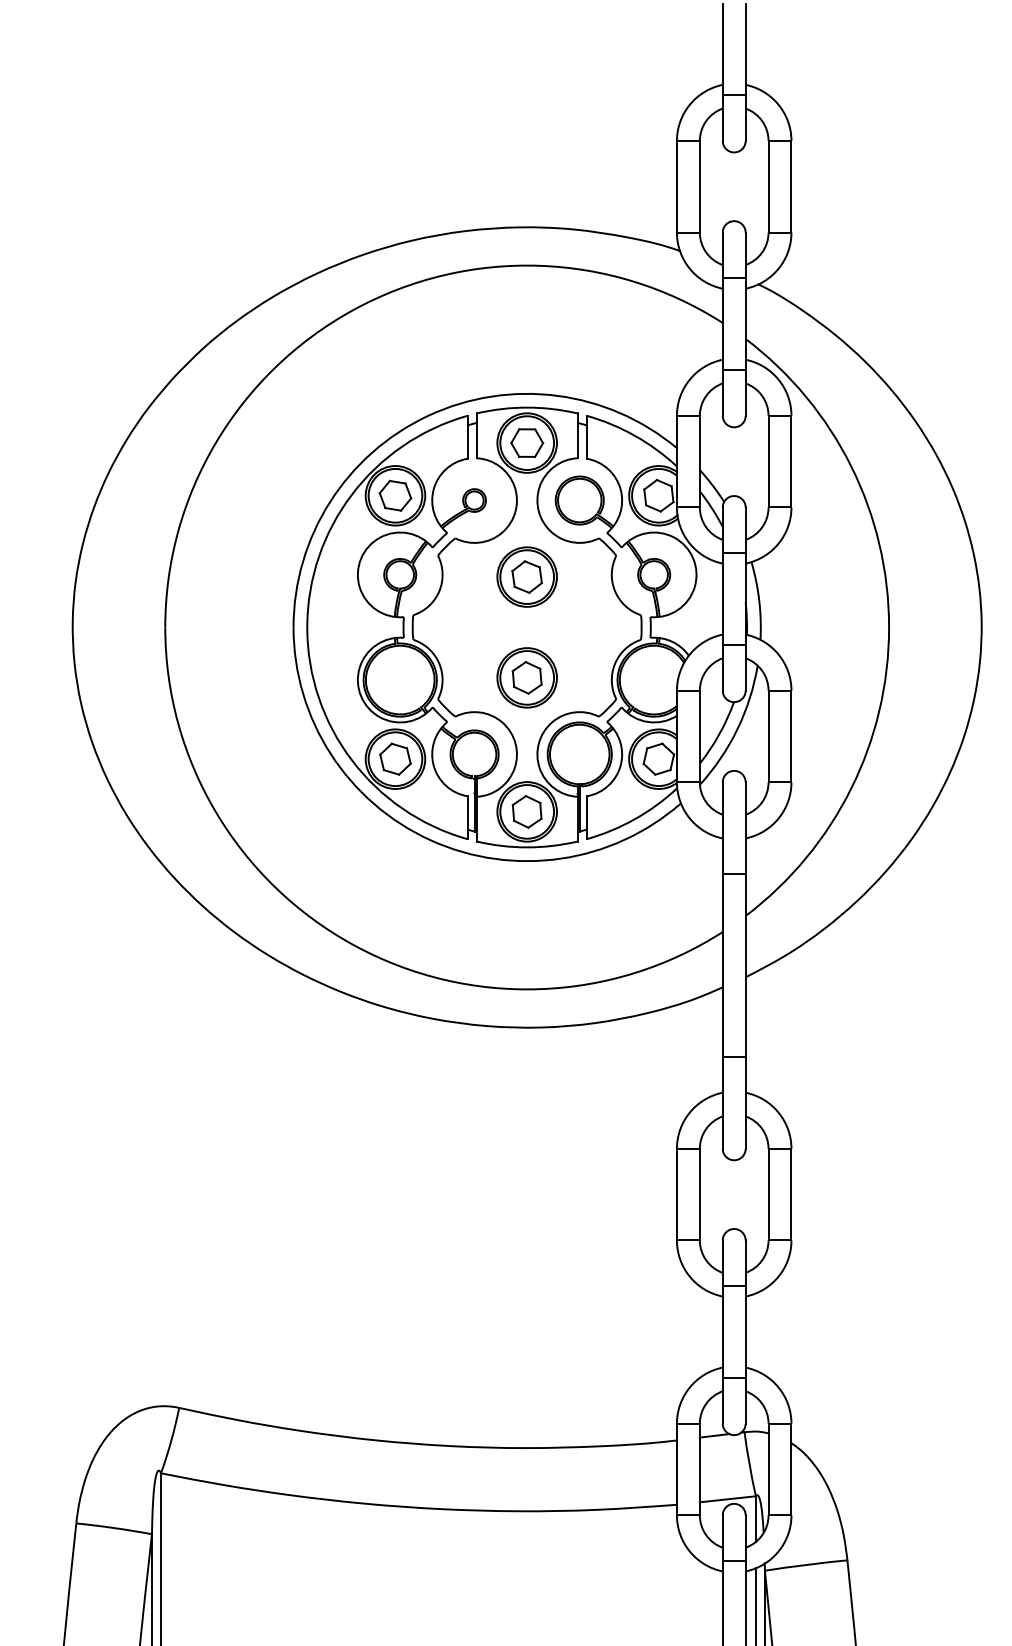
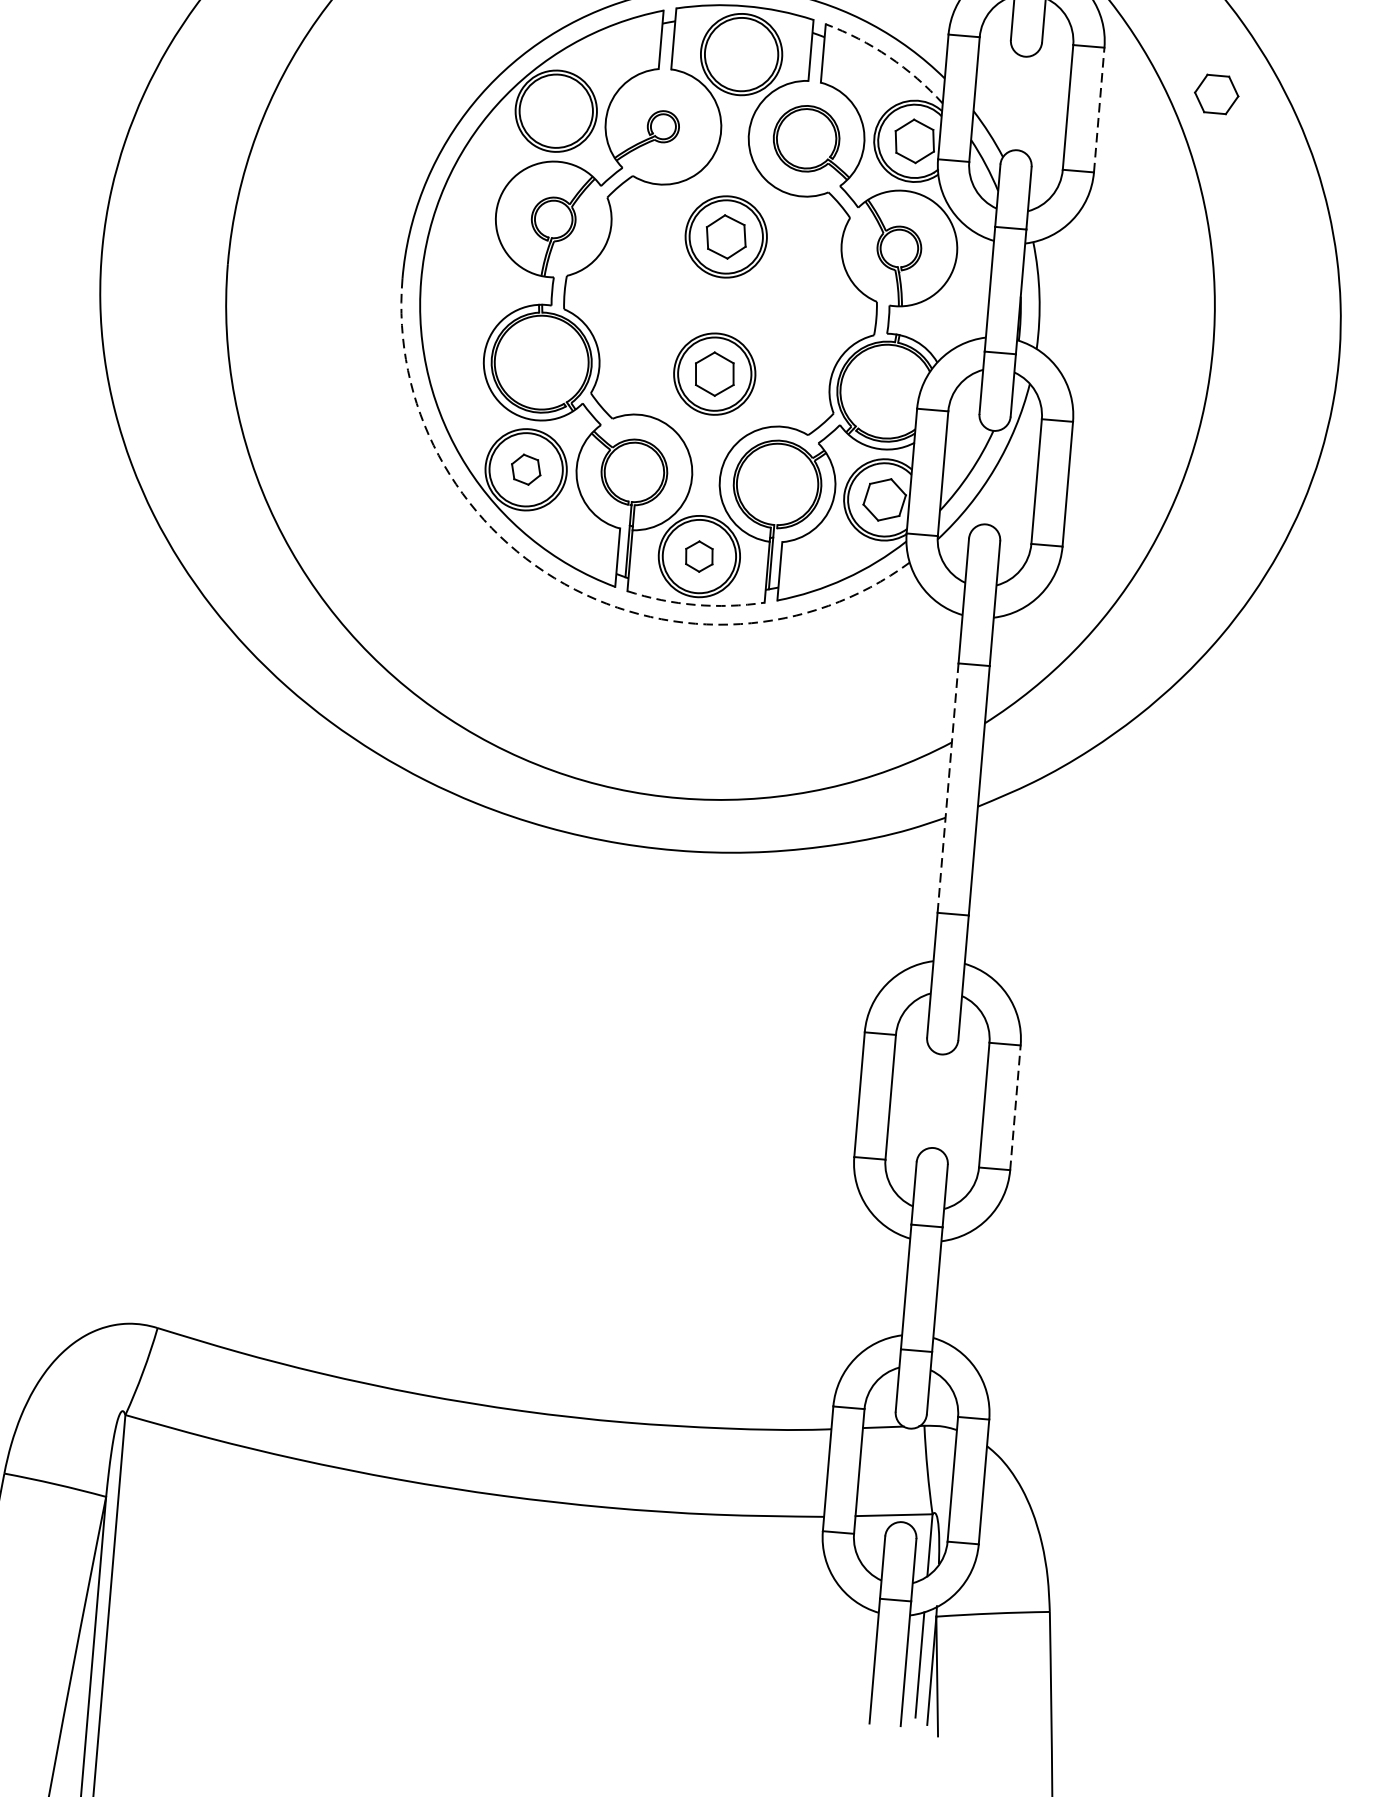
arc: (634, 435) -> (888, 56), solid -> dashed
part: (527, 442) -> (1217, 93), moved
line: (791, 461) -> (1099, 109), solid -> dashed
part: (395, 495) -> (556, 110), removed
part: (395, 758) -> (526, 468), size x0.7
part: (526, 811) -> (698, 555), size x0.7
arc: (430, 840) -> (564, 584), solid -> dashed
arc: (527, 847) -> (695, 605), solid -> dashed
line: (722, 965) -> (947, 787), solid -> dashed
line: (791, 1194) -> (1015, 1107), solid -> dashed

